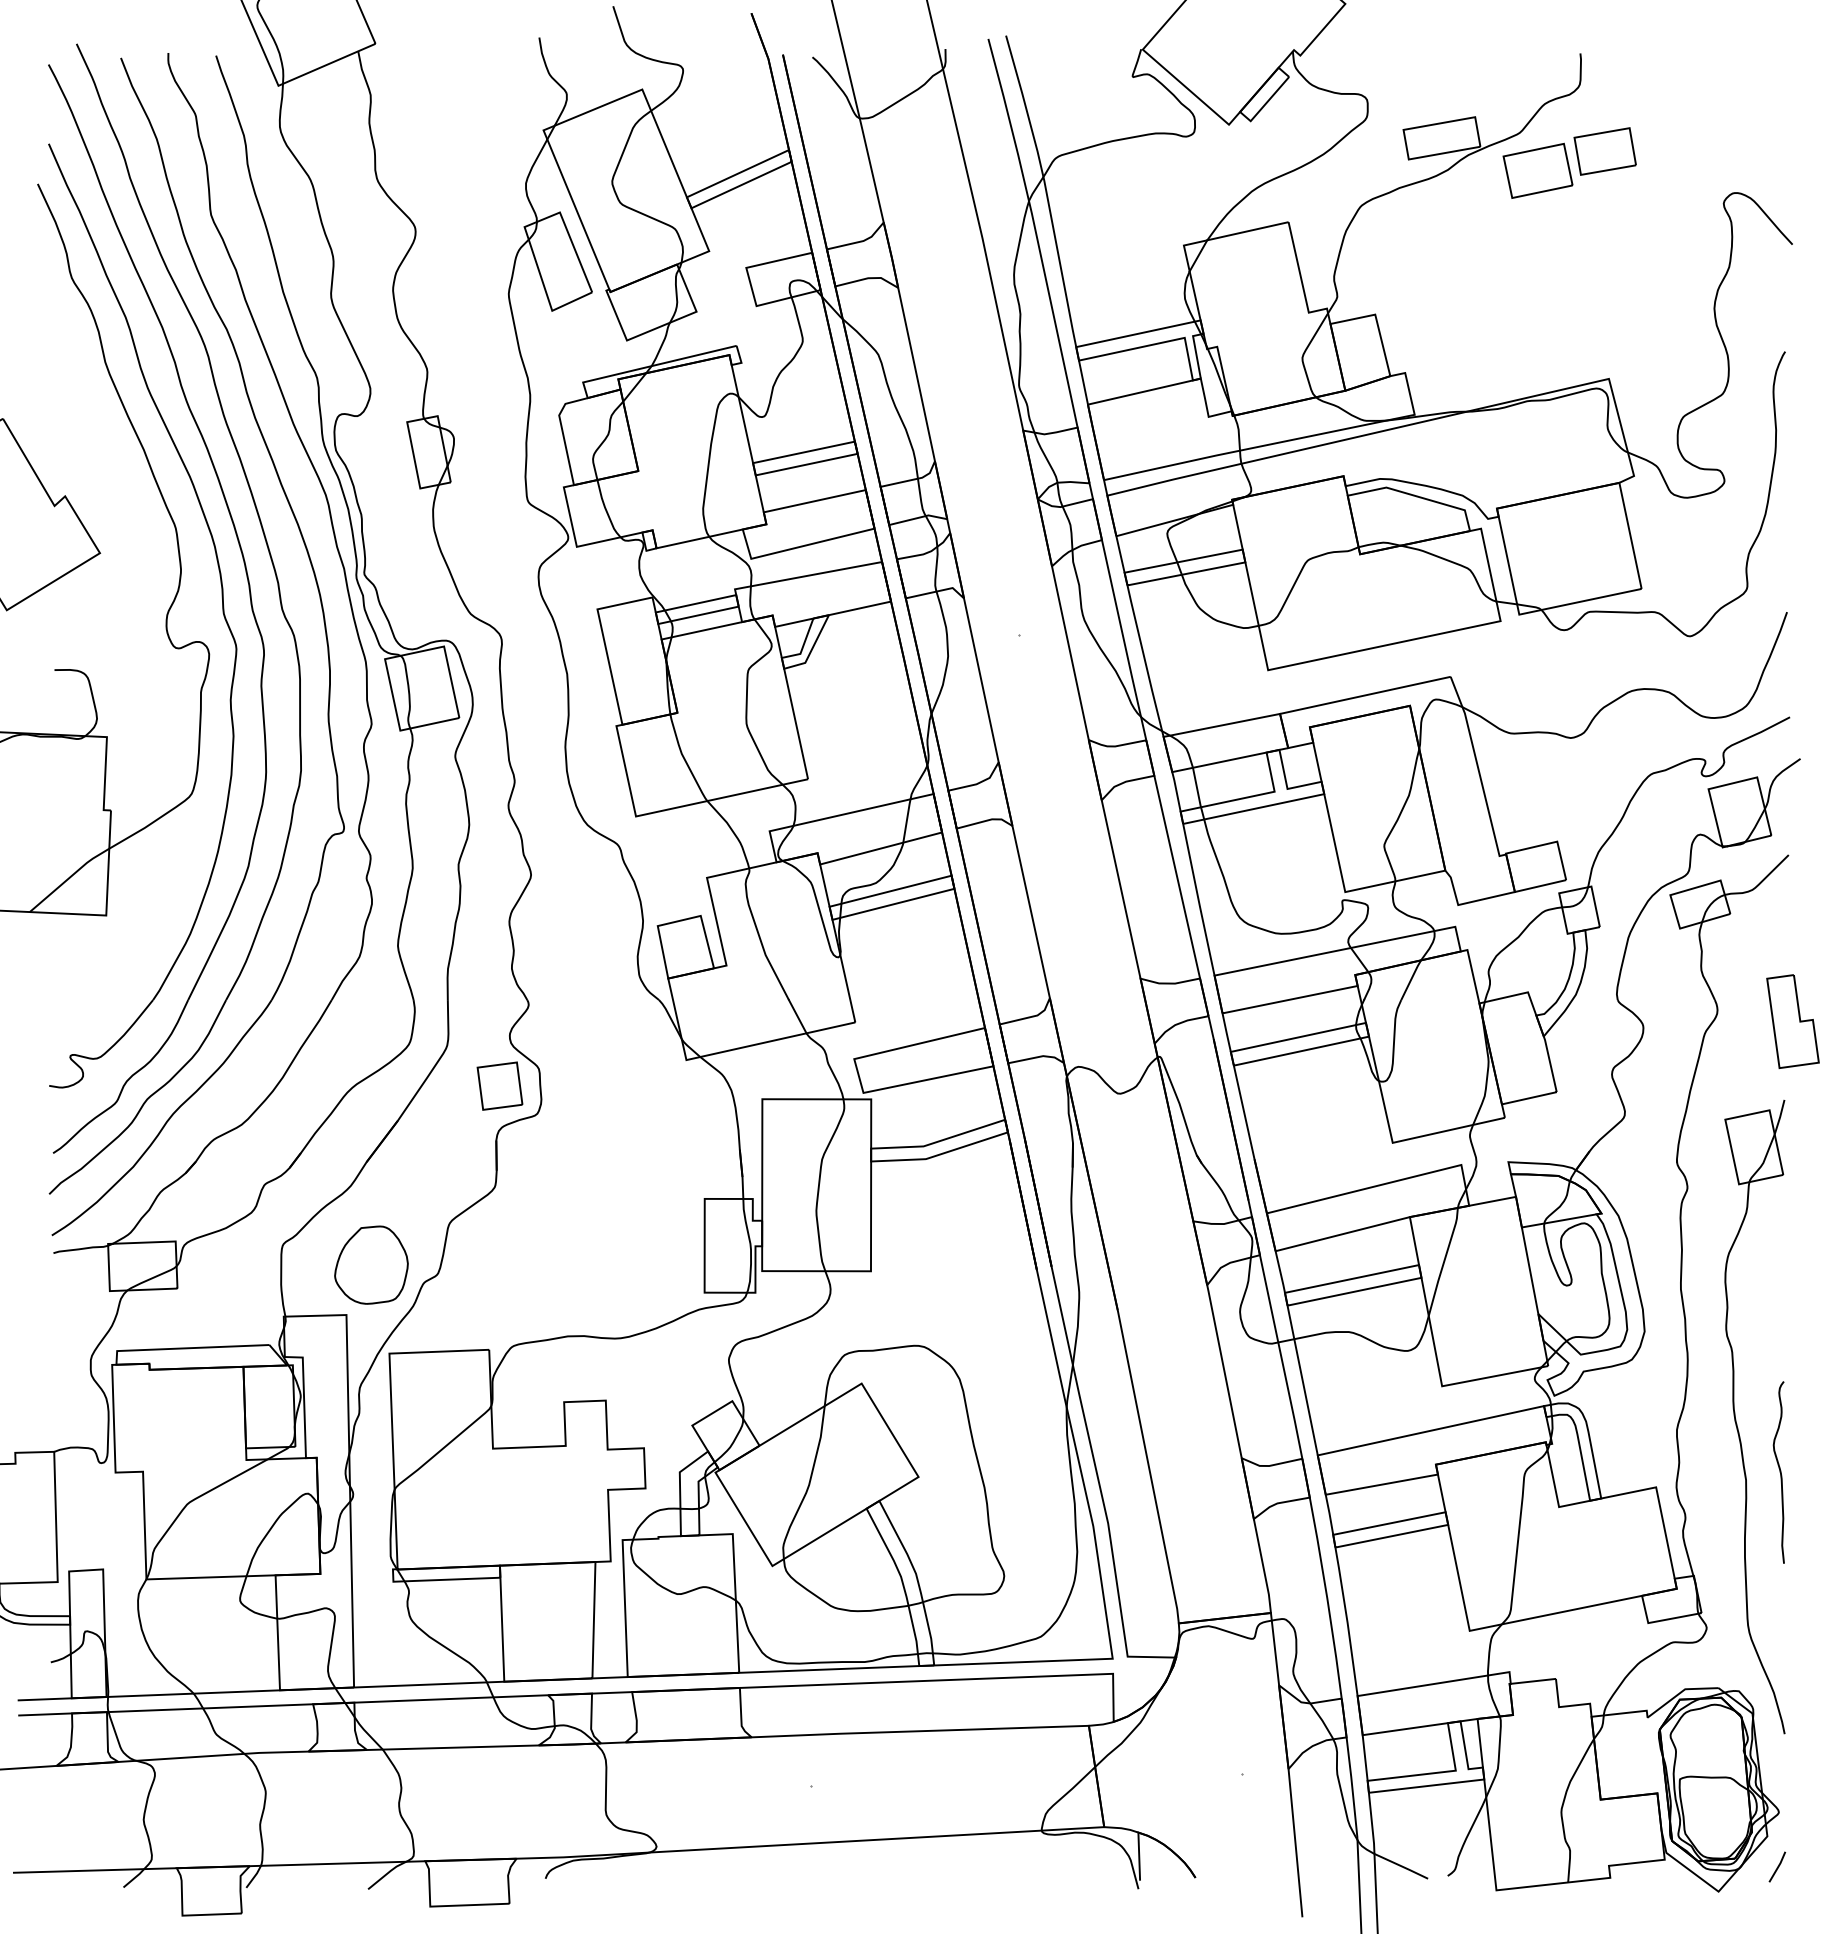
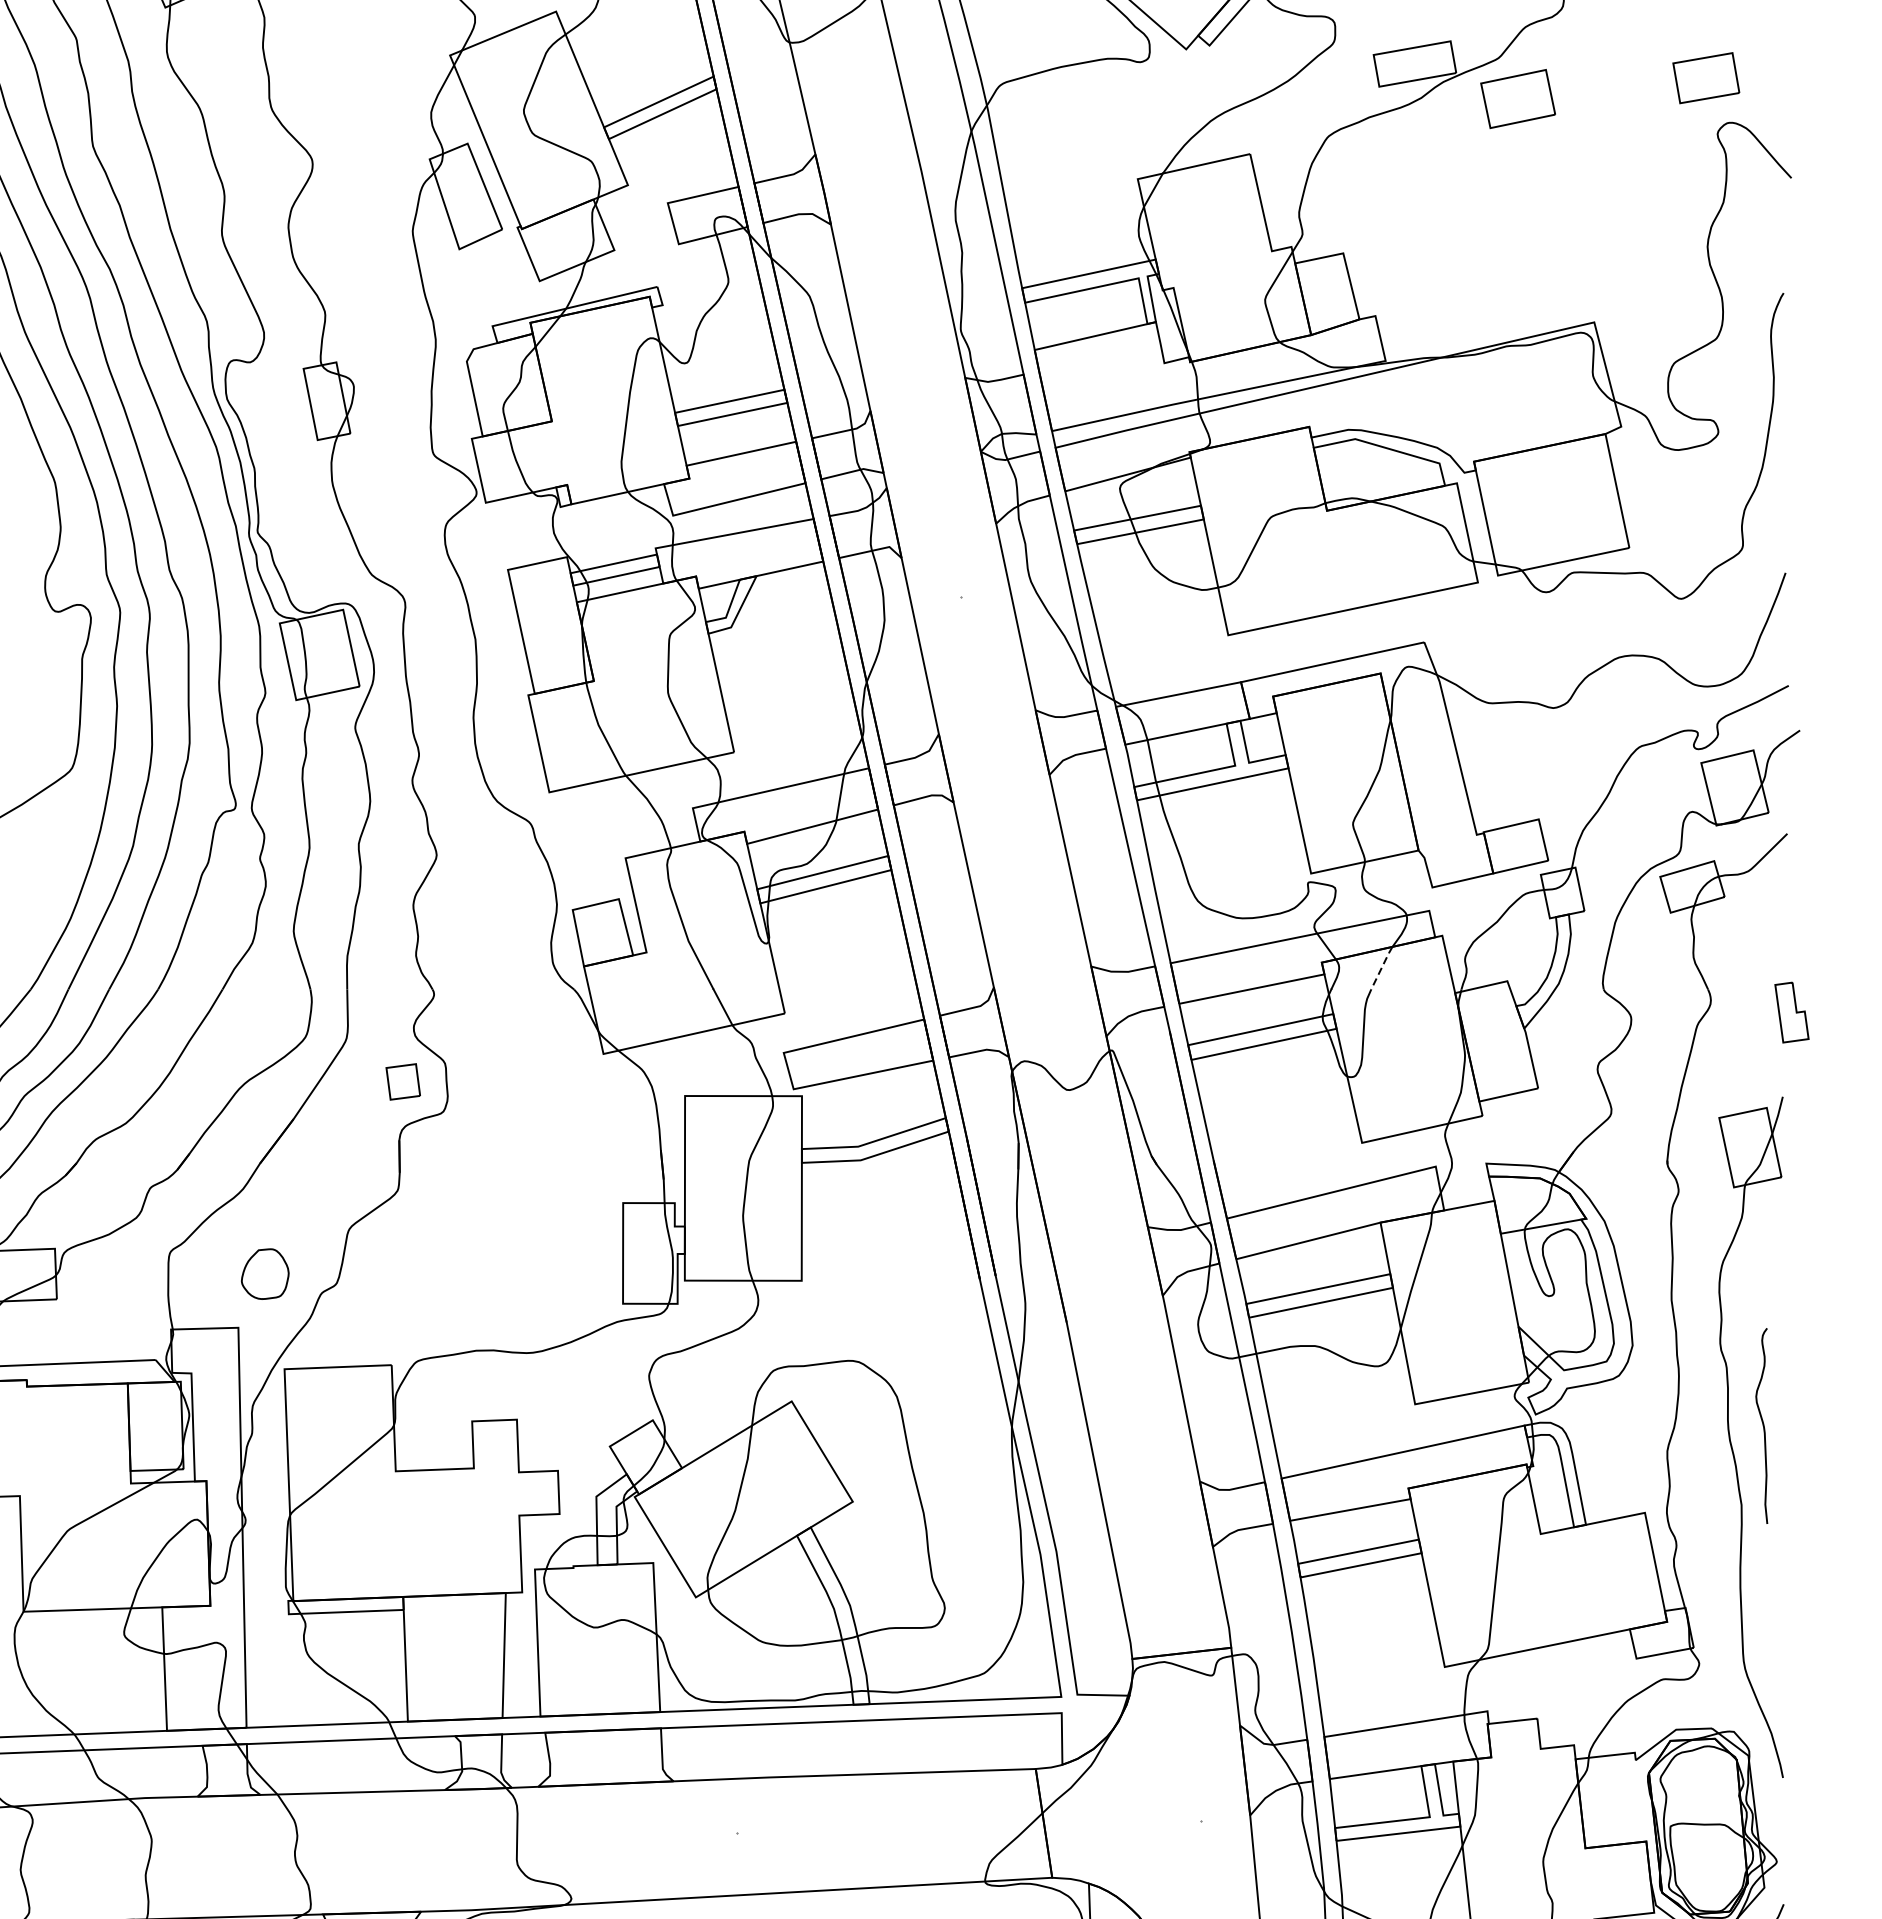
part: (1604, 151) -> (1705, 78), moved
line: (1411, 979) -> (1382, 967), solid -> dashed
part: (1792, 1021) -> (1791, 1012), size x0.6
part: (499, 1085) -> (402, 1081), size x0.7
part: (371, 1264) -> (265, 1273), size x0.6
curve: (1779, 1472) -> (1762, 1426), moved

